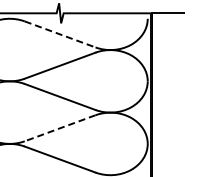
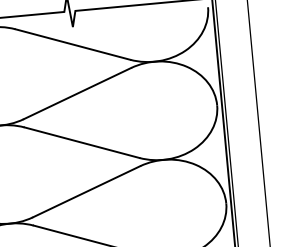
line: (60, 34) -> (73, 44), dashed -> solid
line: (60, 128) -> (87, 192), dashed -> solid

